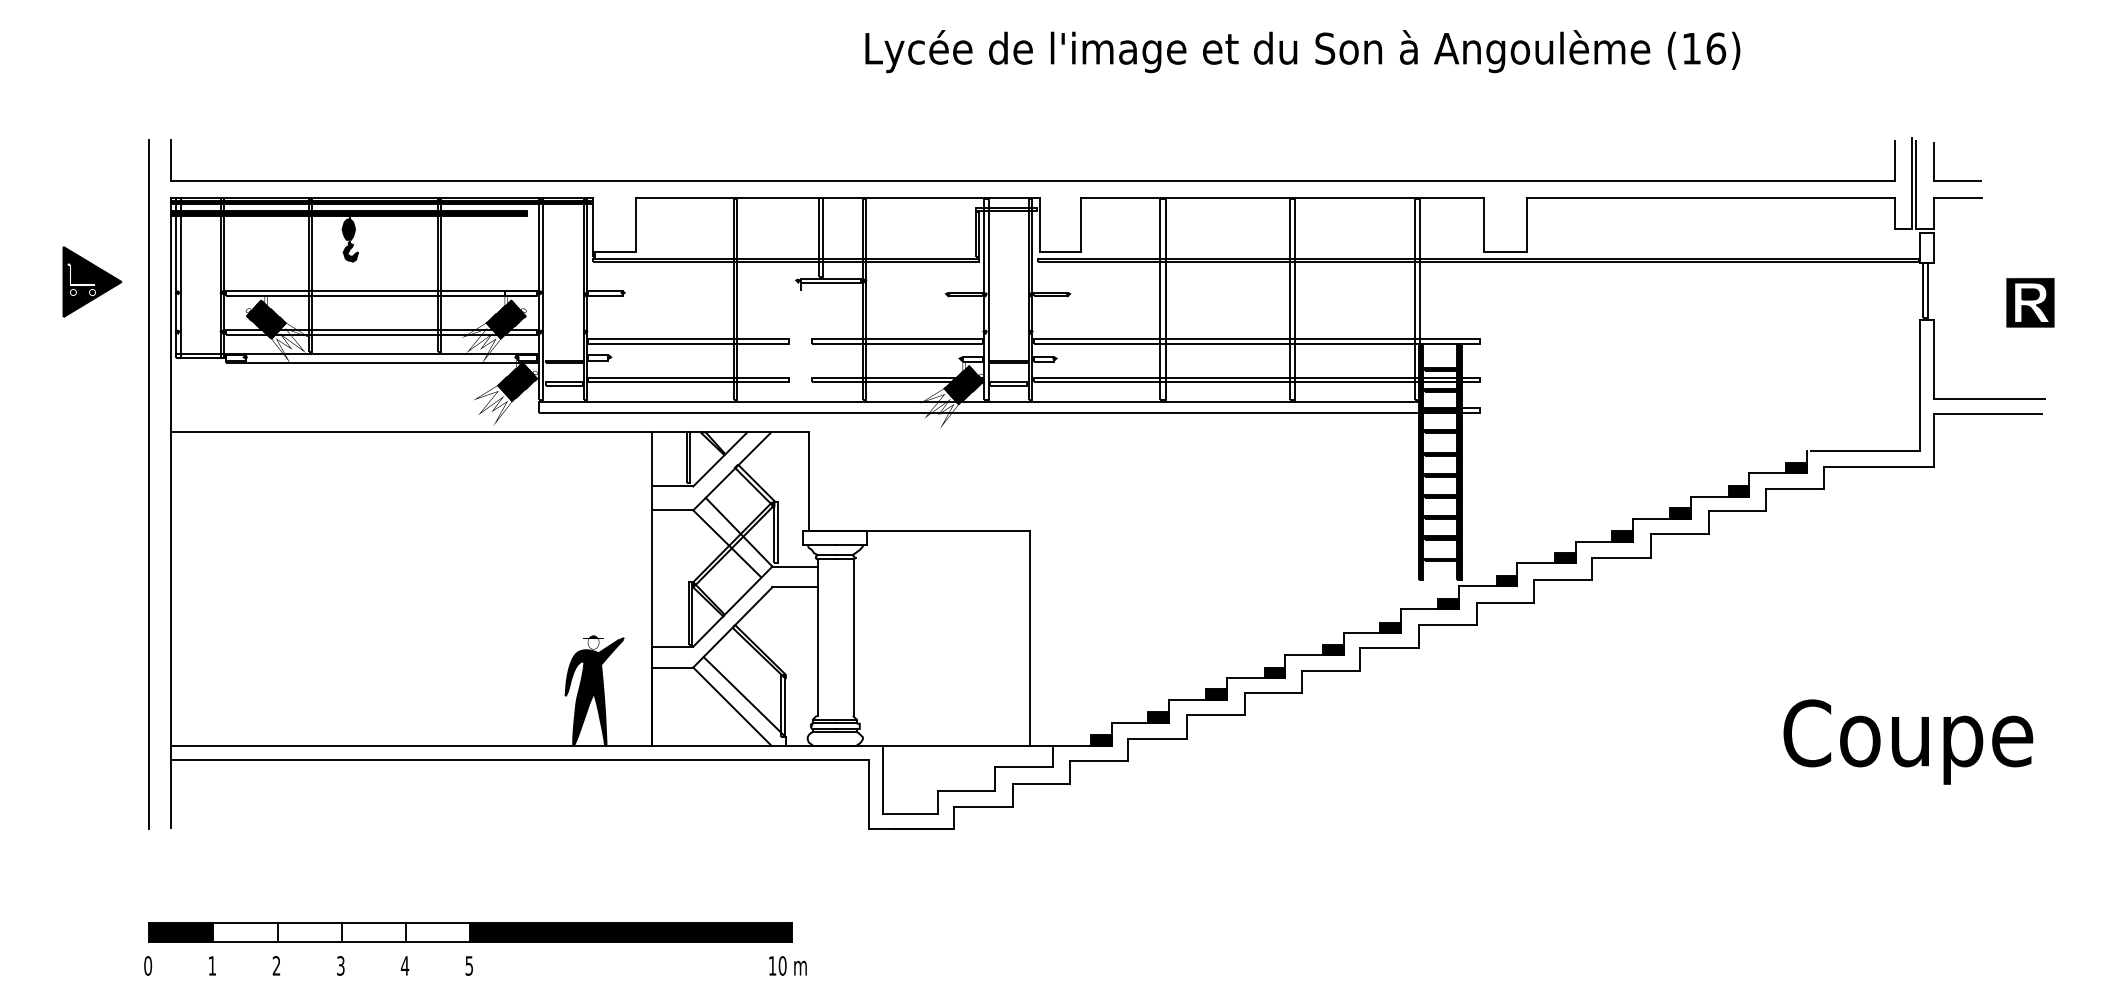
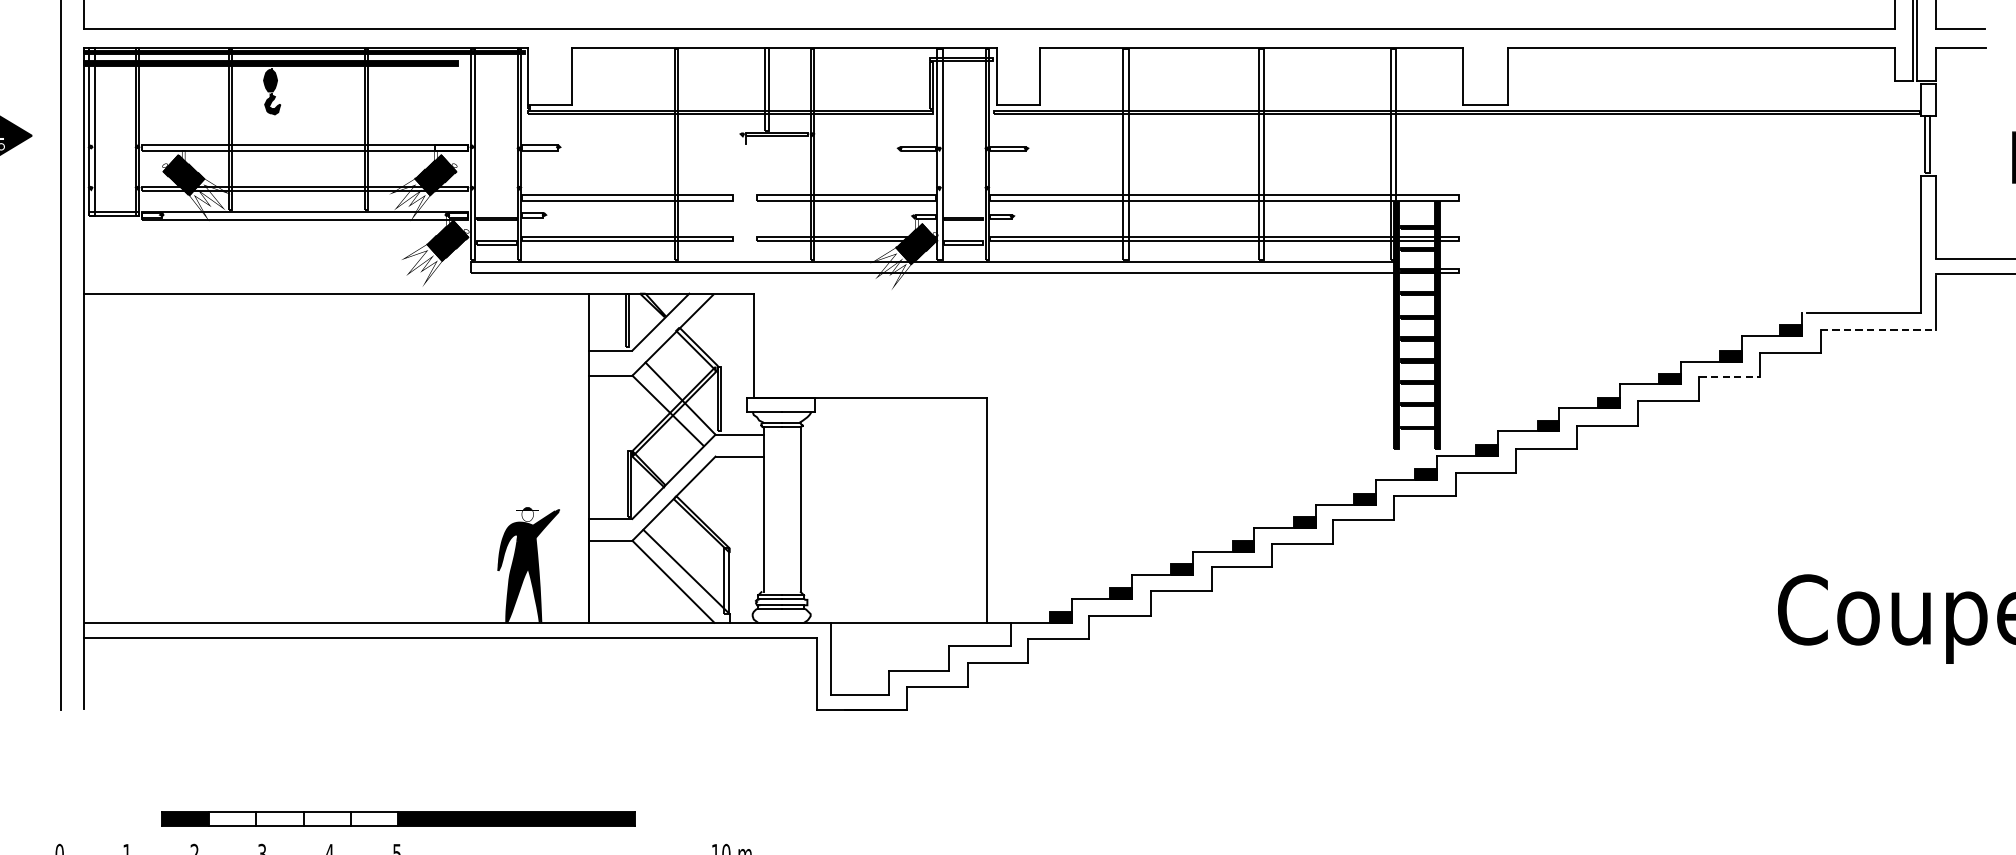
line: (1879, 466) -> (1878, 329), solid -> dashed
line: (1737, 511) -> (1729, 376), solid -> dashed
part: (470, 932) -> (398, 819), size x0.7

